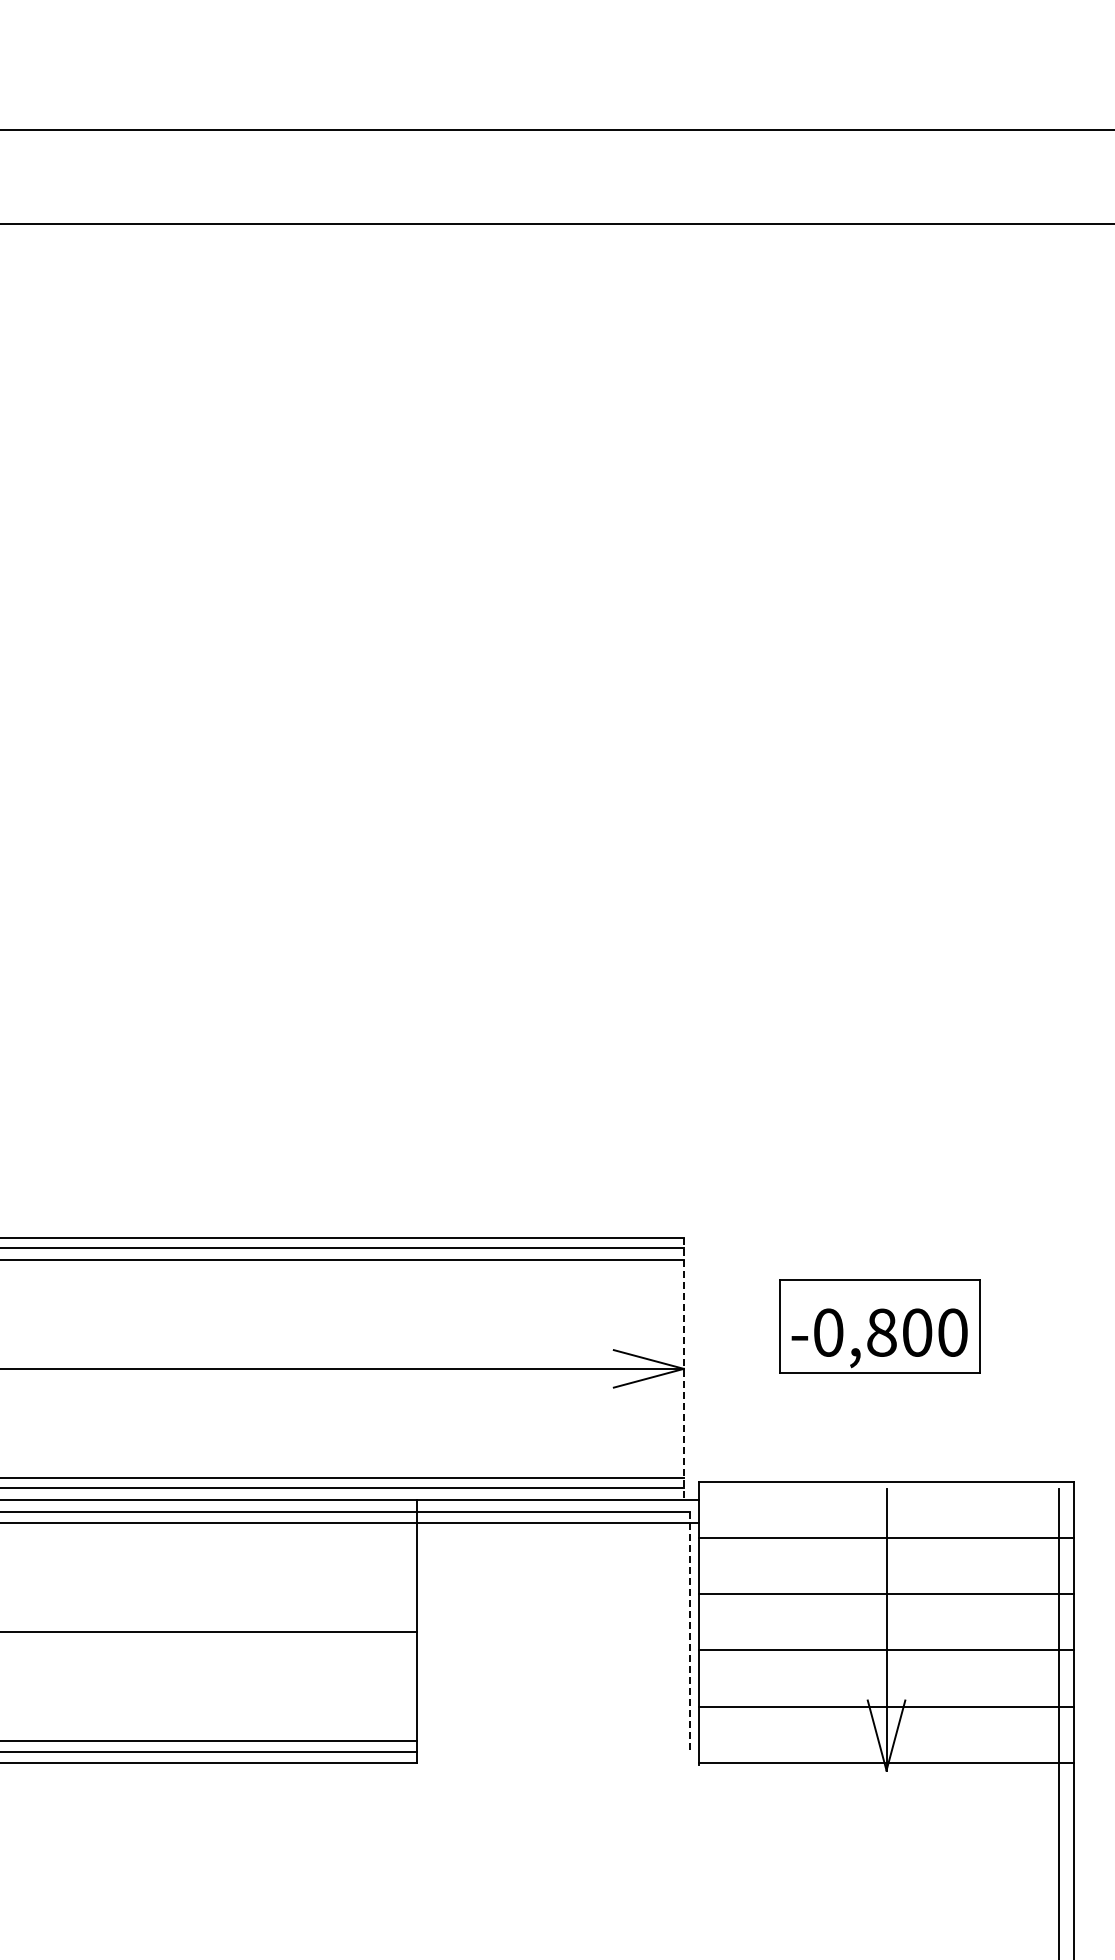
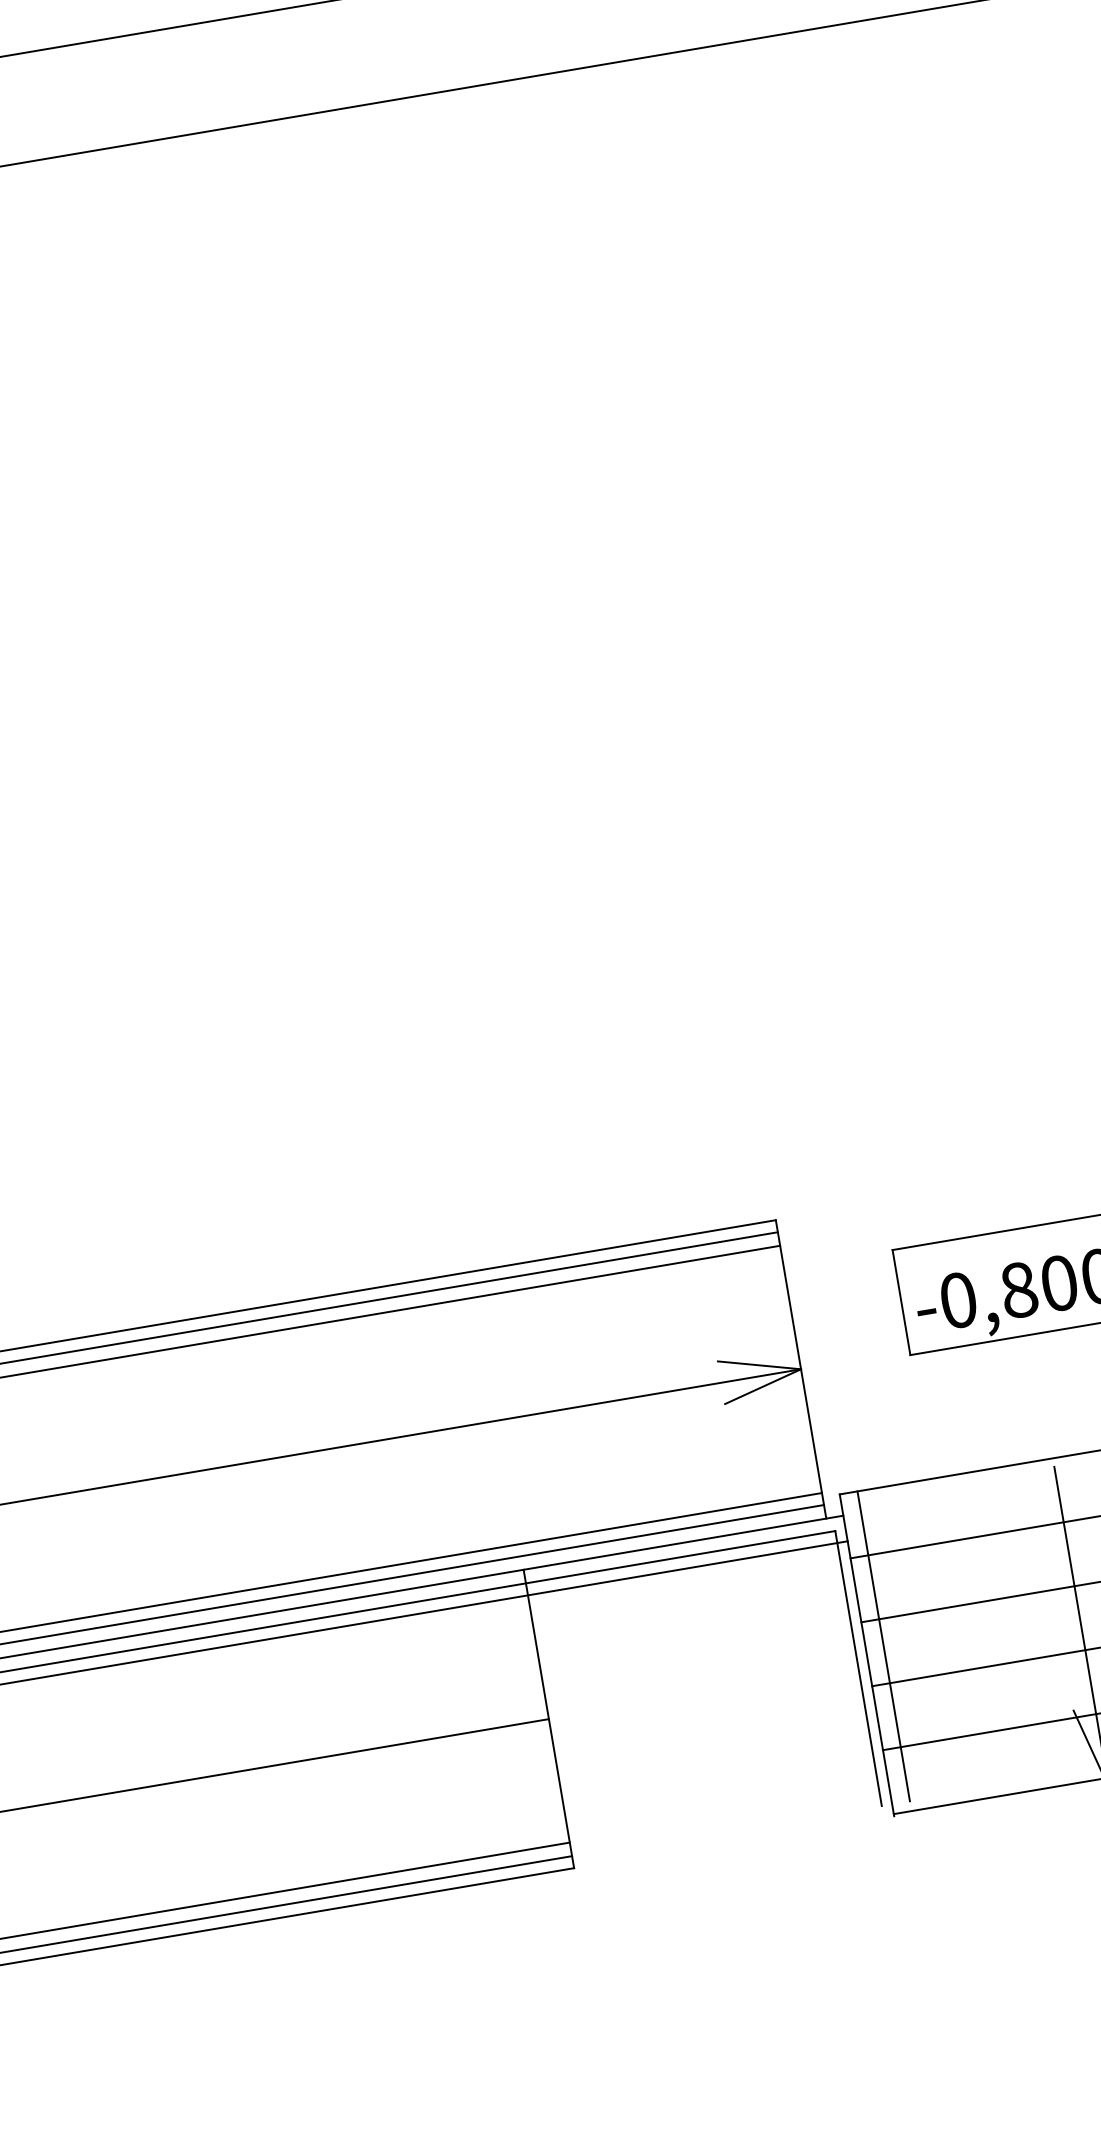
line: (683, 1369) -> (800, 1370), dashed -> solid
line: (714, 1617) -> (883, 1645), added
line: (689, 1633) -> (858, 1668), dashed -> solid

